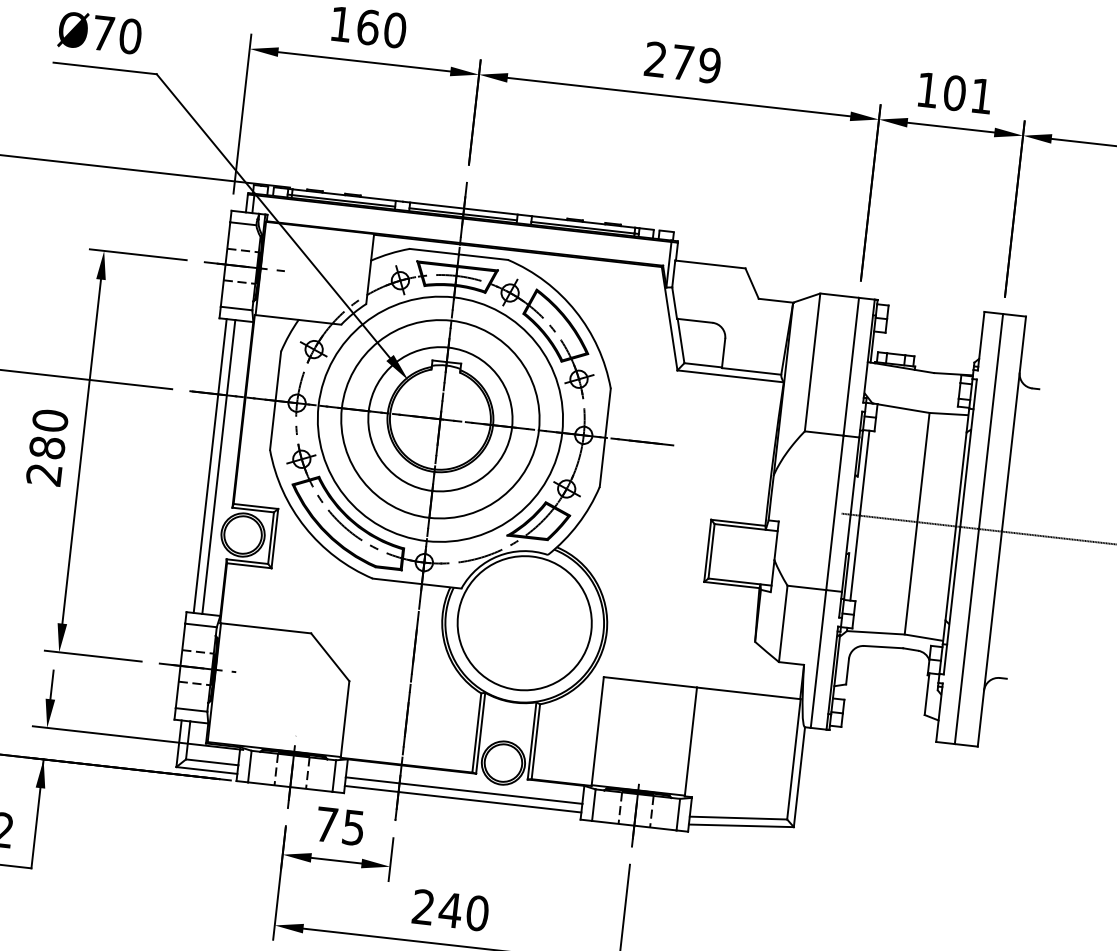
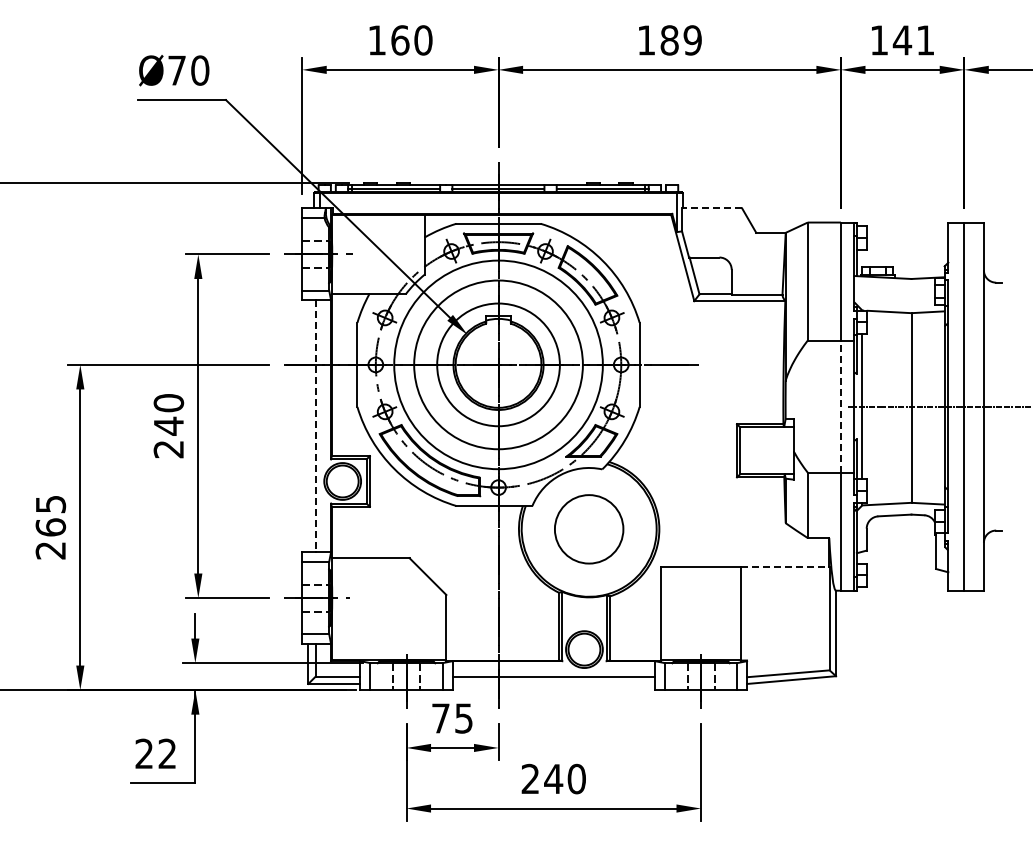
text: (668, 61) -> (657, 40), 279 -> 189
text: (954, 93) -> (902, 40), 101 -> 141
line: (709, 264) -> (711, 208), solid -> dashed
text: (46, 446) -> (168, 425), 280 -> 240
line: (210, 466) -> (308, 426), removed
line: (218, 467) -> (315, 426), solid -> dashed
line: (834, 512) -> (840, 406), solid -> dashed
circle: (525, 623) -> (589, 529), size x0.6
line: (749, 693) -> (785, 567), solid -> dashed
line: (462, 798) -> (553, 683), removed

